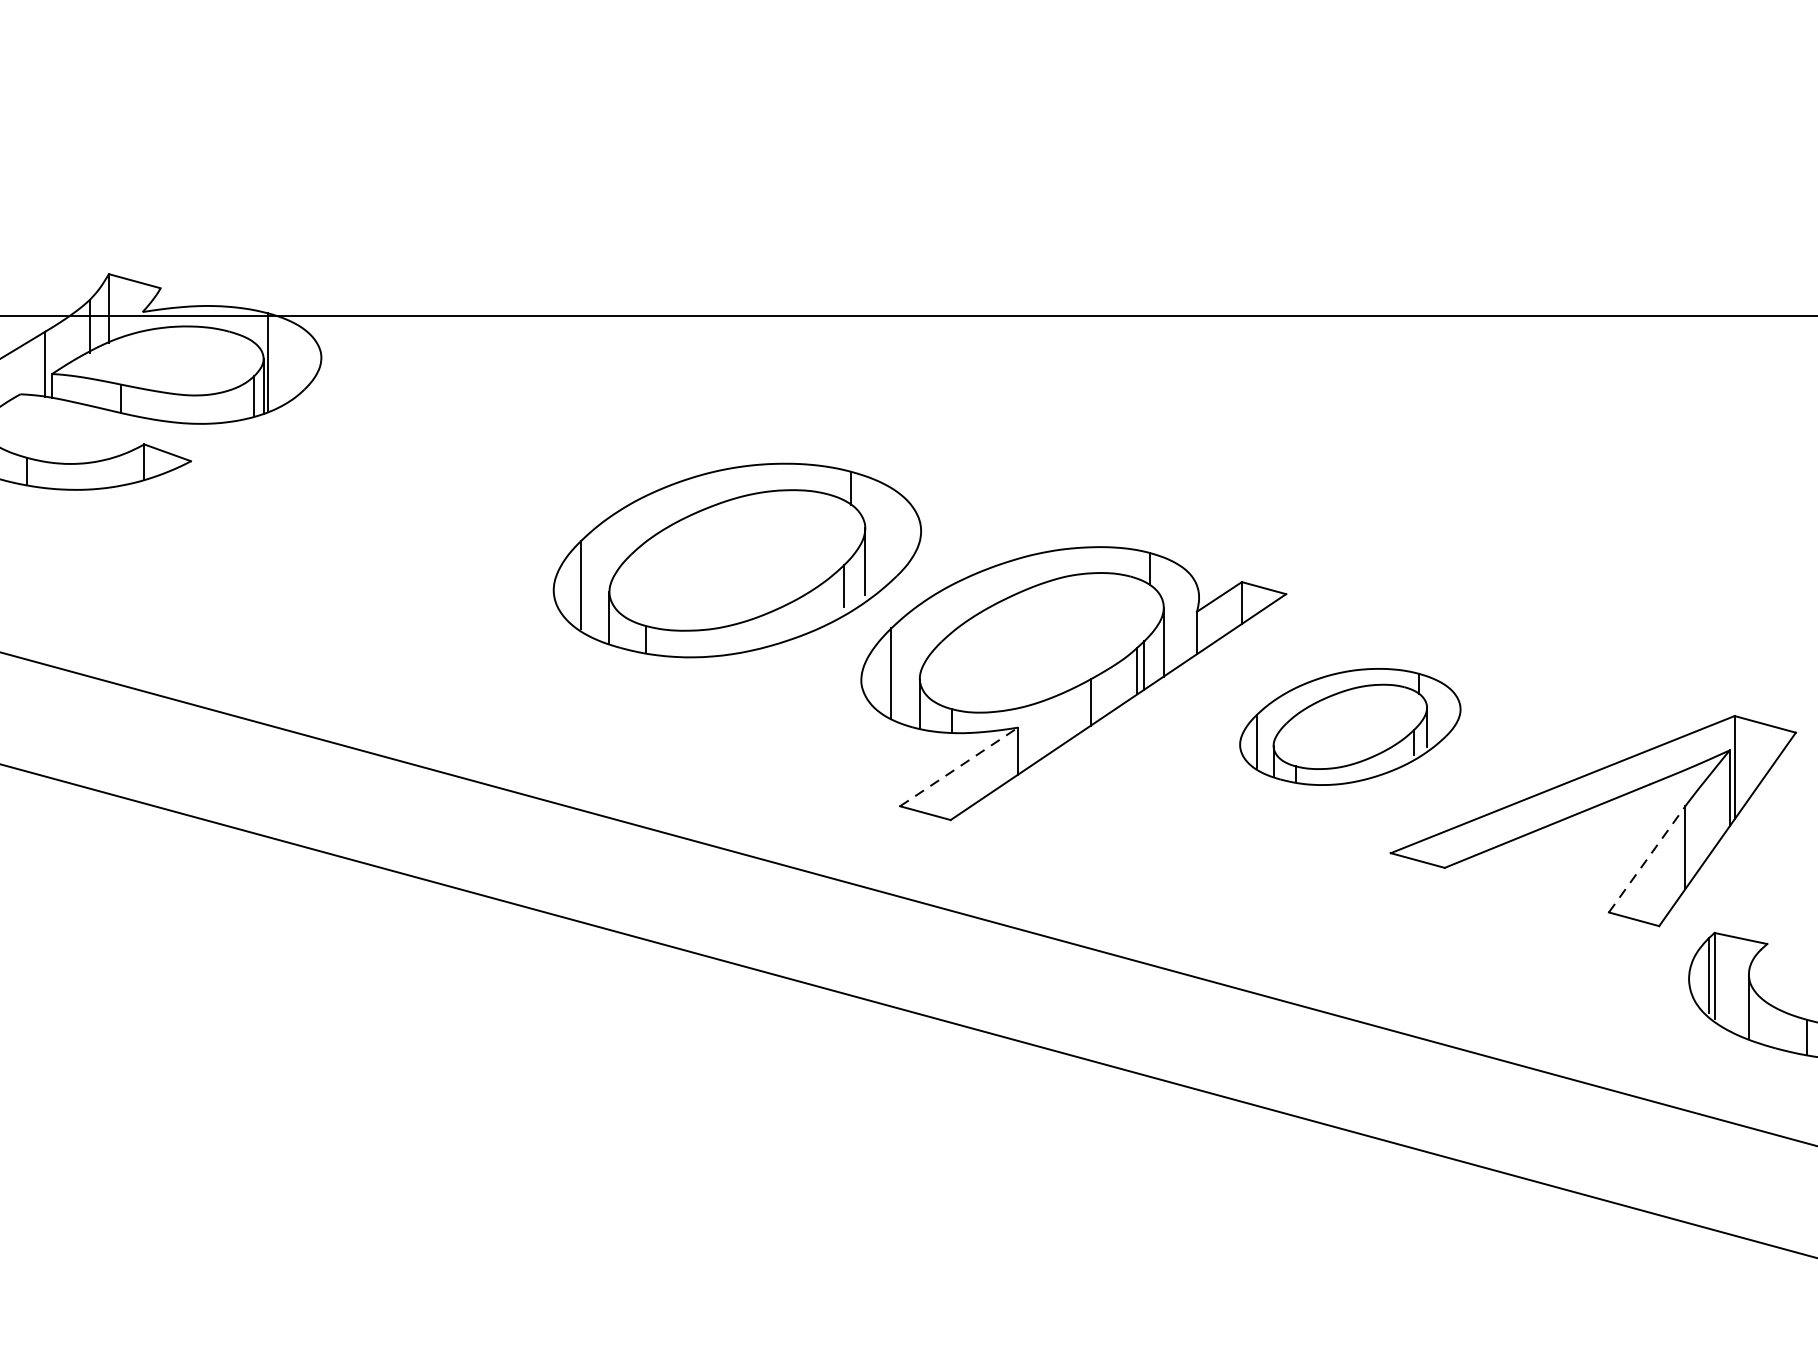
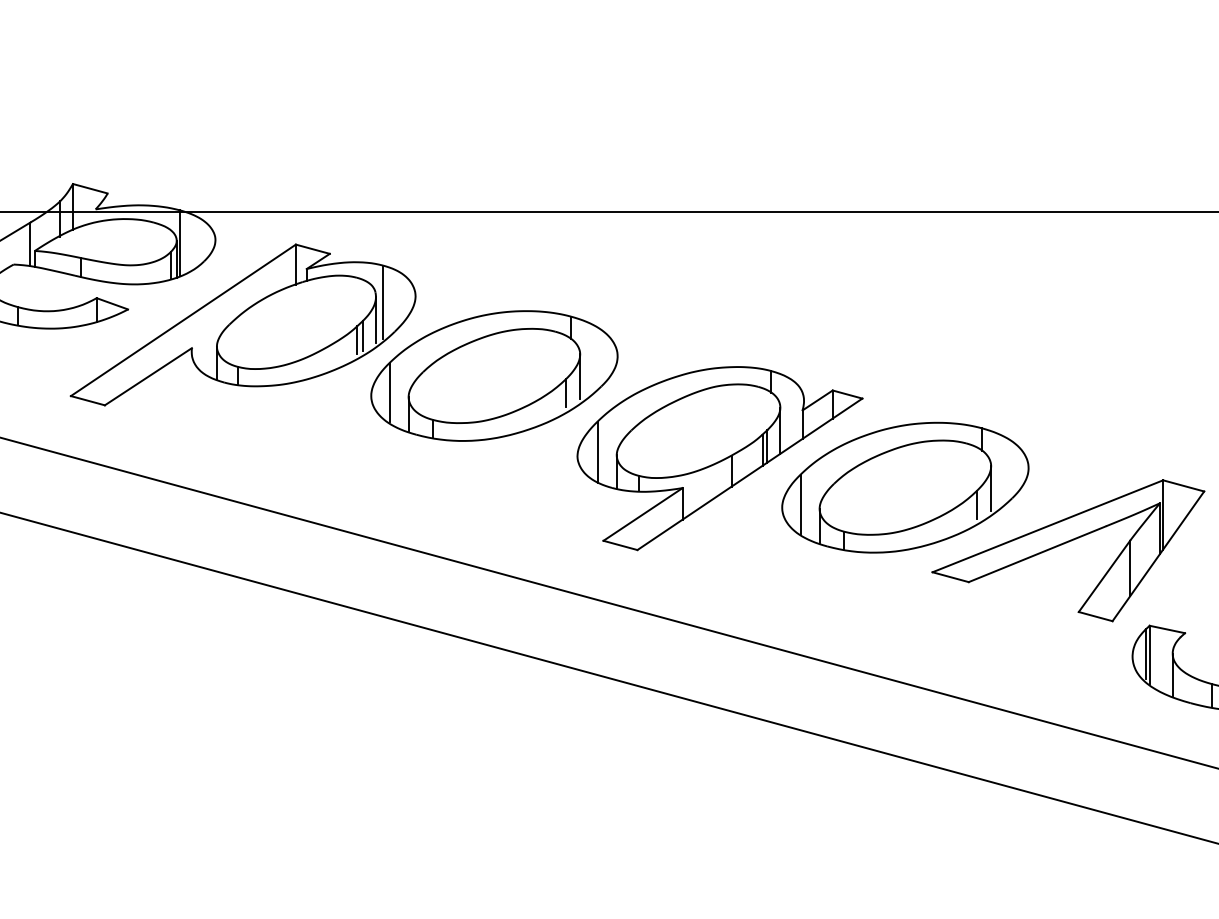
part: (361, 483) -> (242, 324), added
part: (1350, 726) -> (905, 487), size x1.67
line: (959, 767) -> (643, 514), dashed -> solid
line: (1647, 859) -> (1104, 576), dashed -> solid

